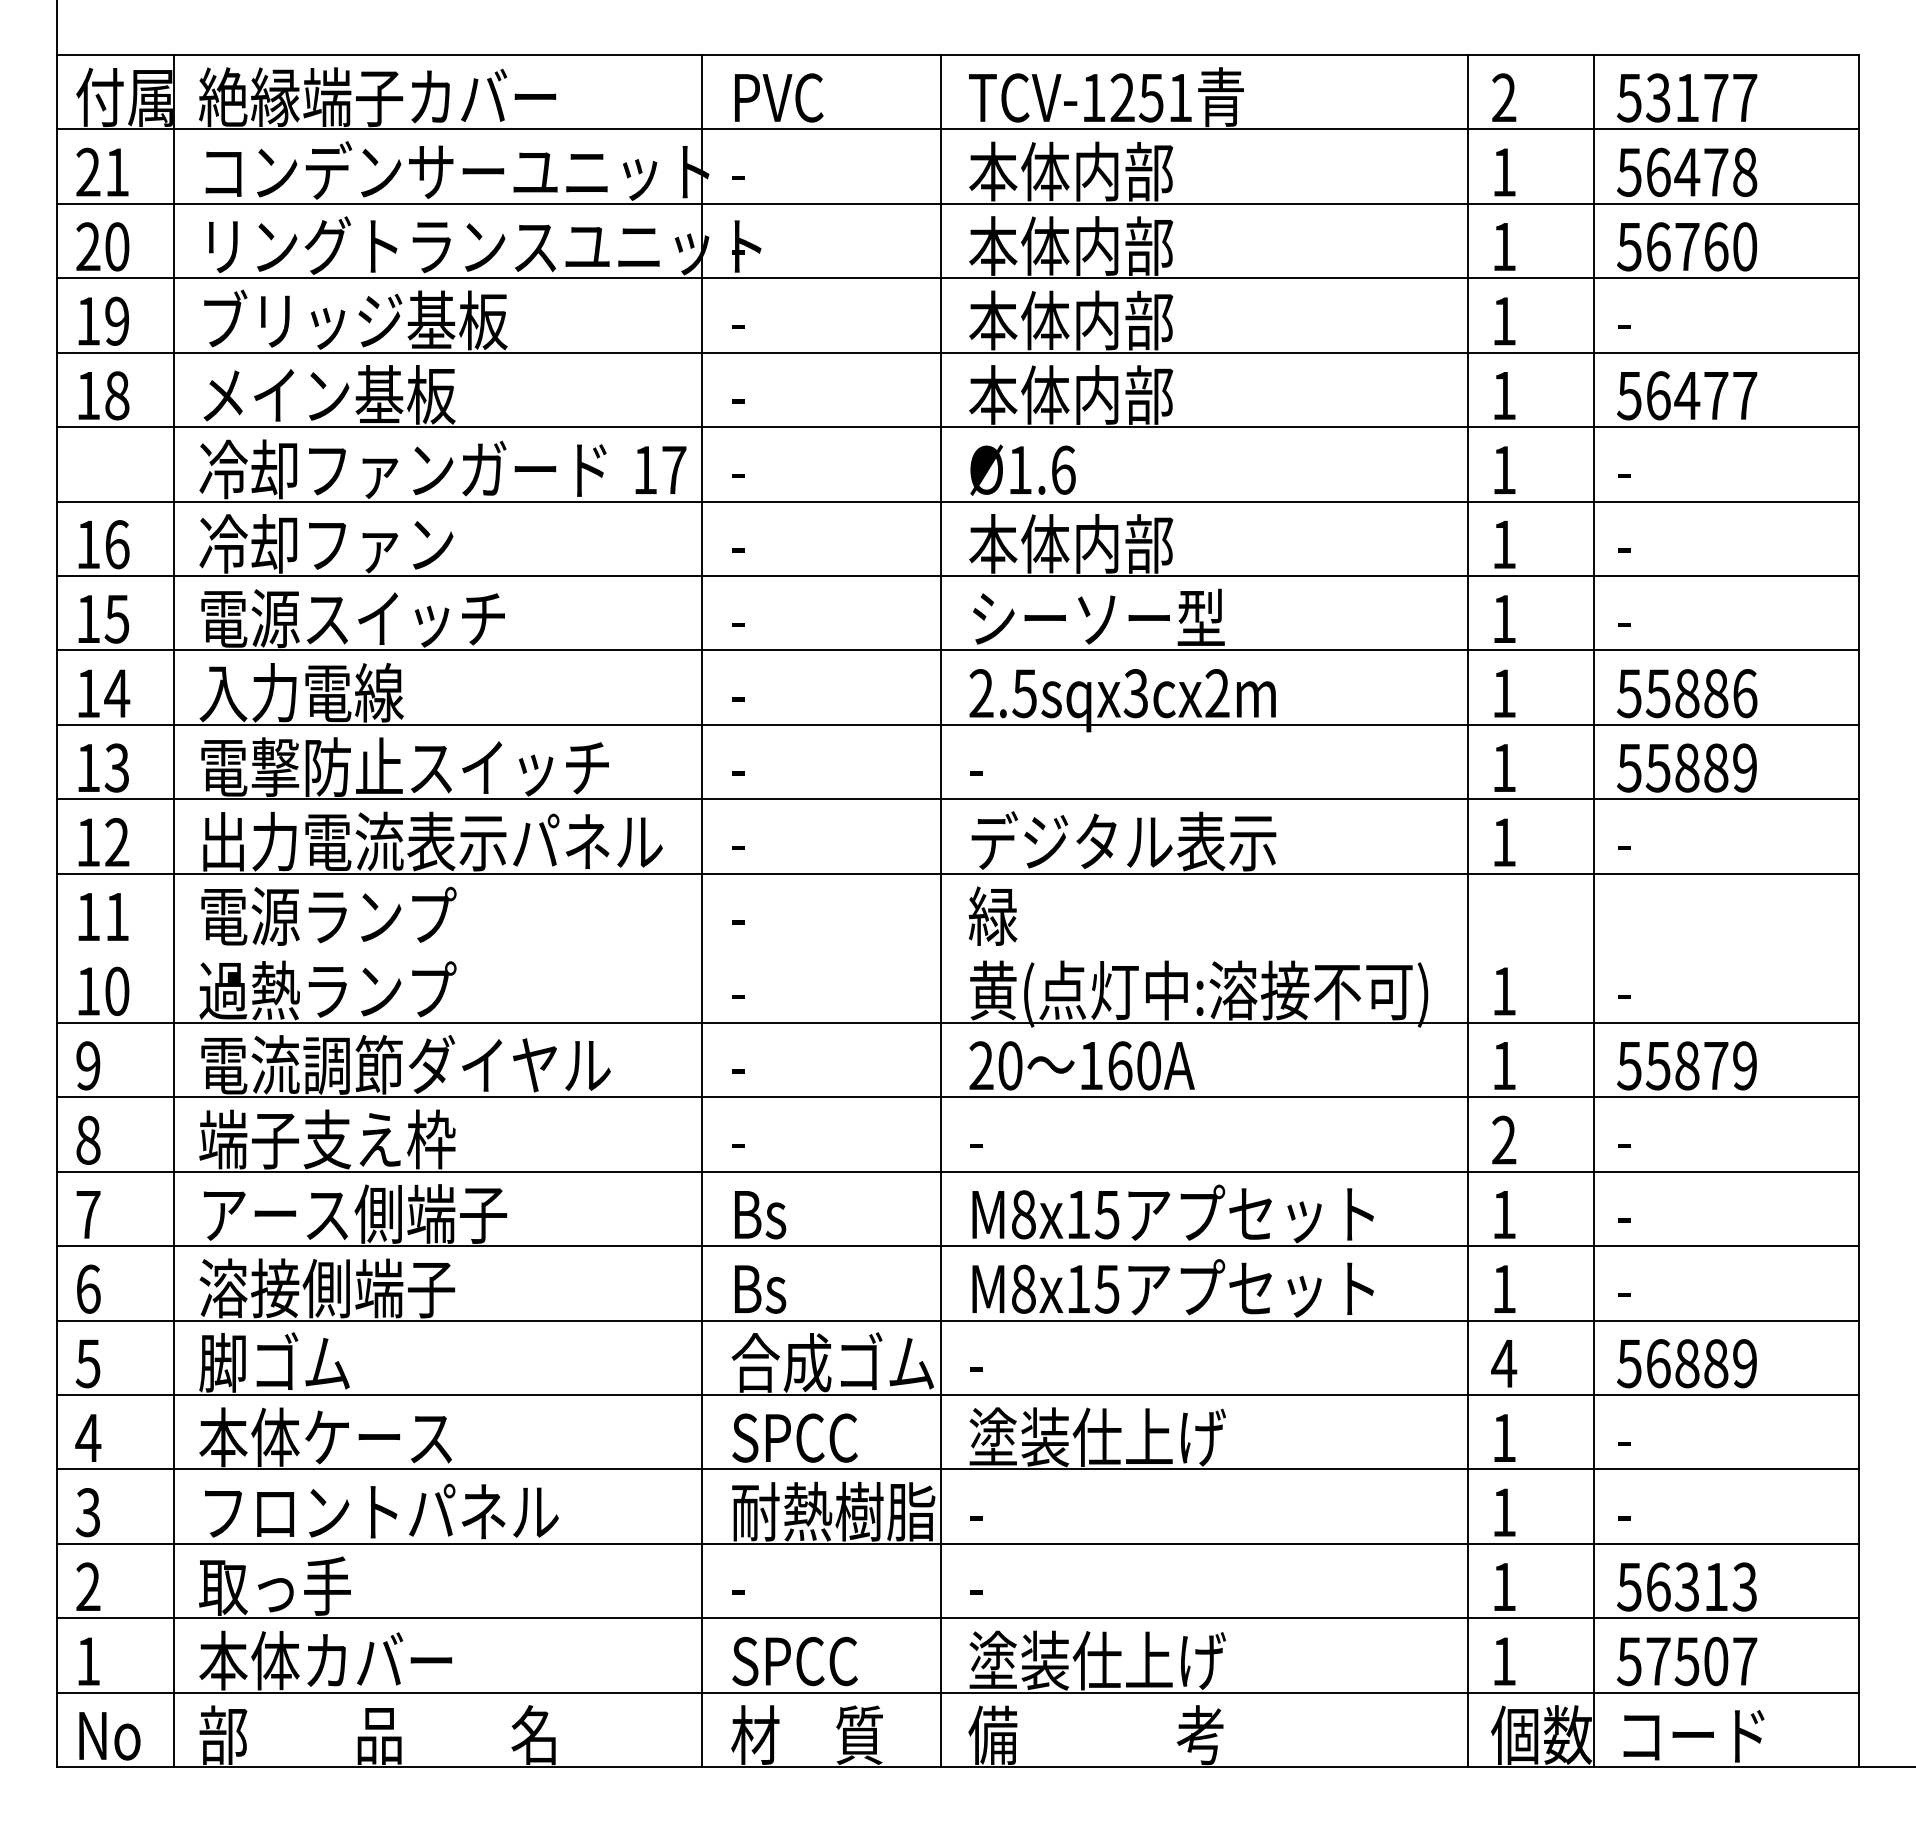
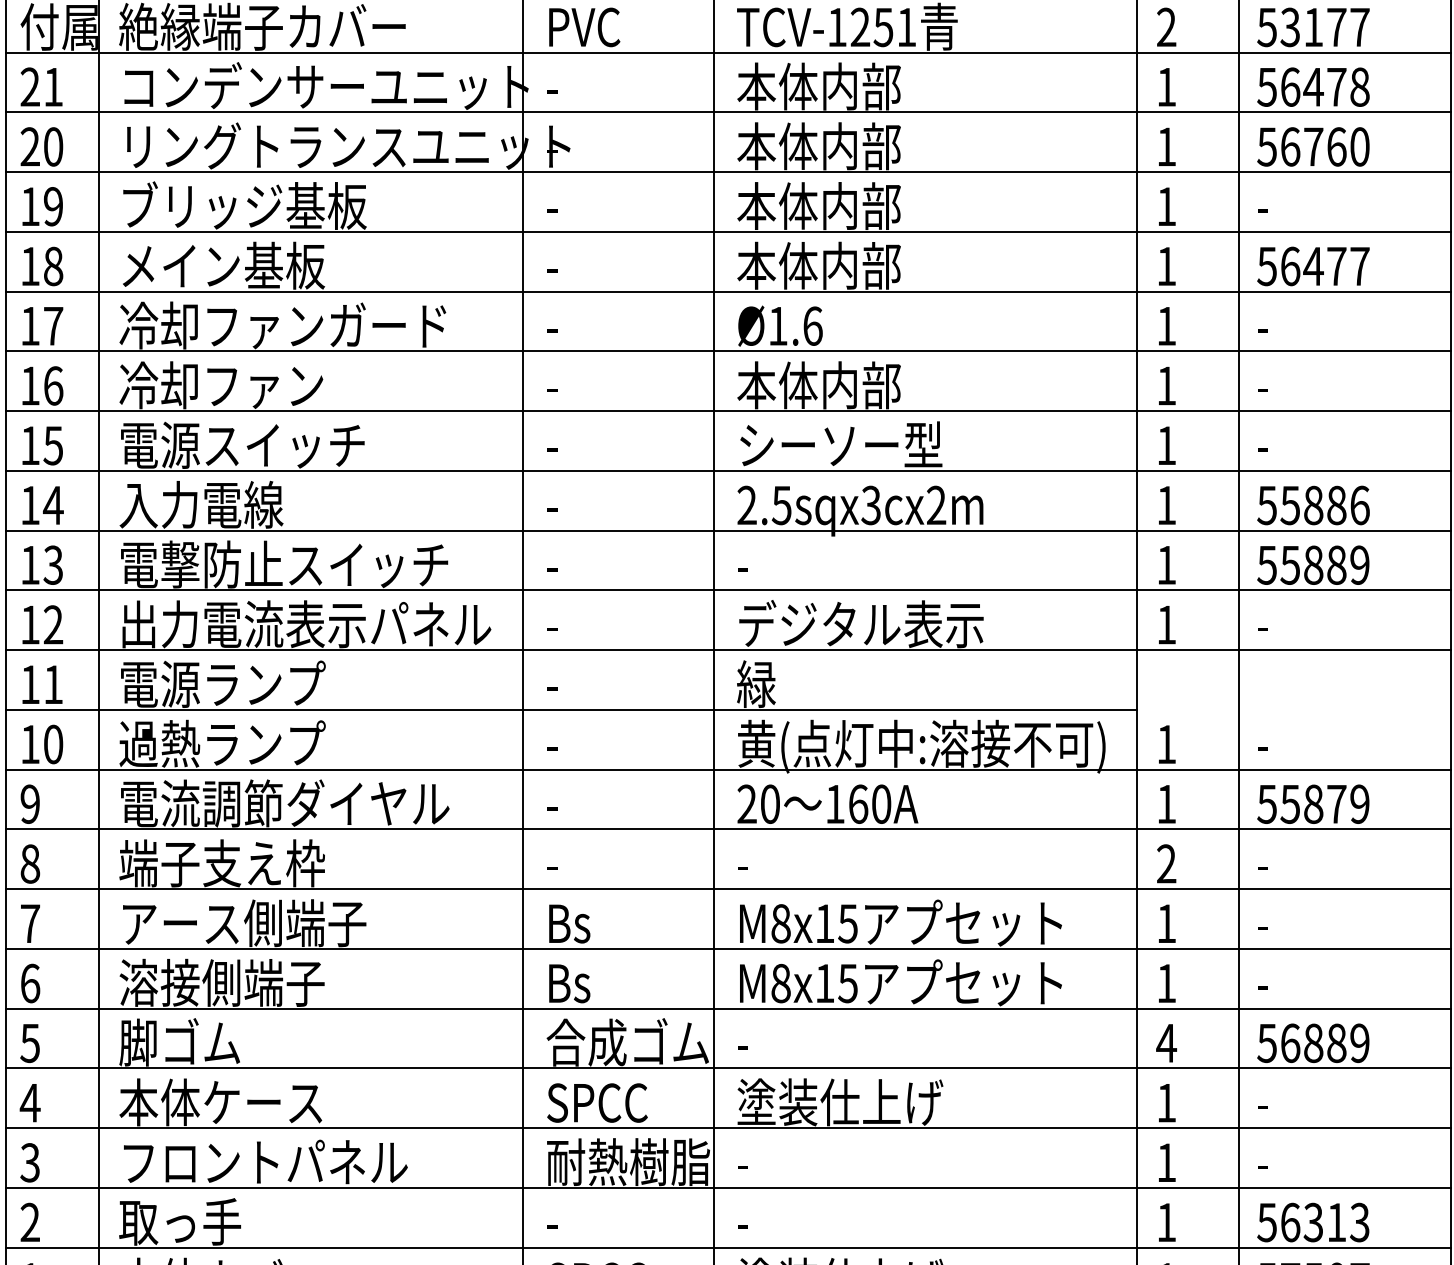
text: (660, 469) -> (42, 325), moved
line: (762, 948) -> (571, 710), added

